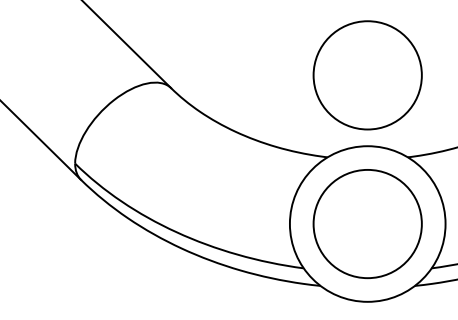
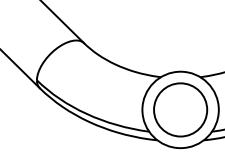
circle: (367, 74) -> (180, 36), removed

